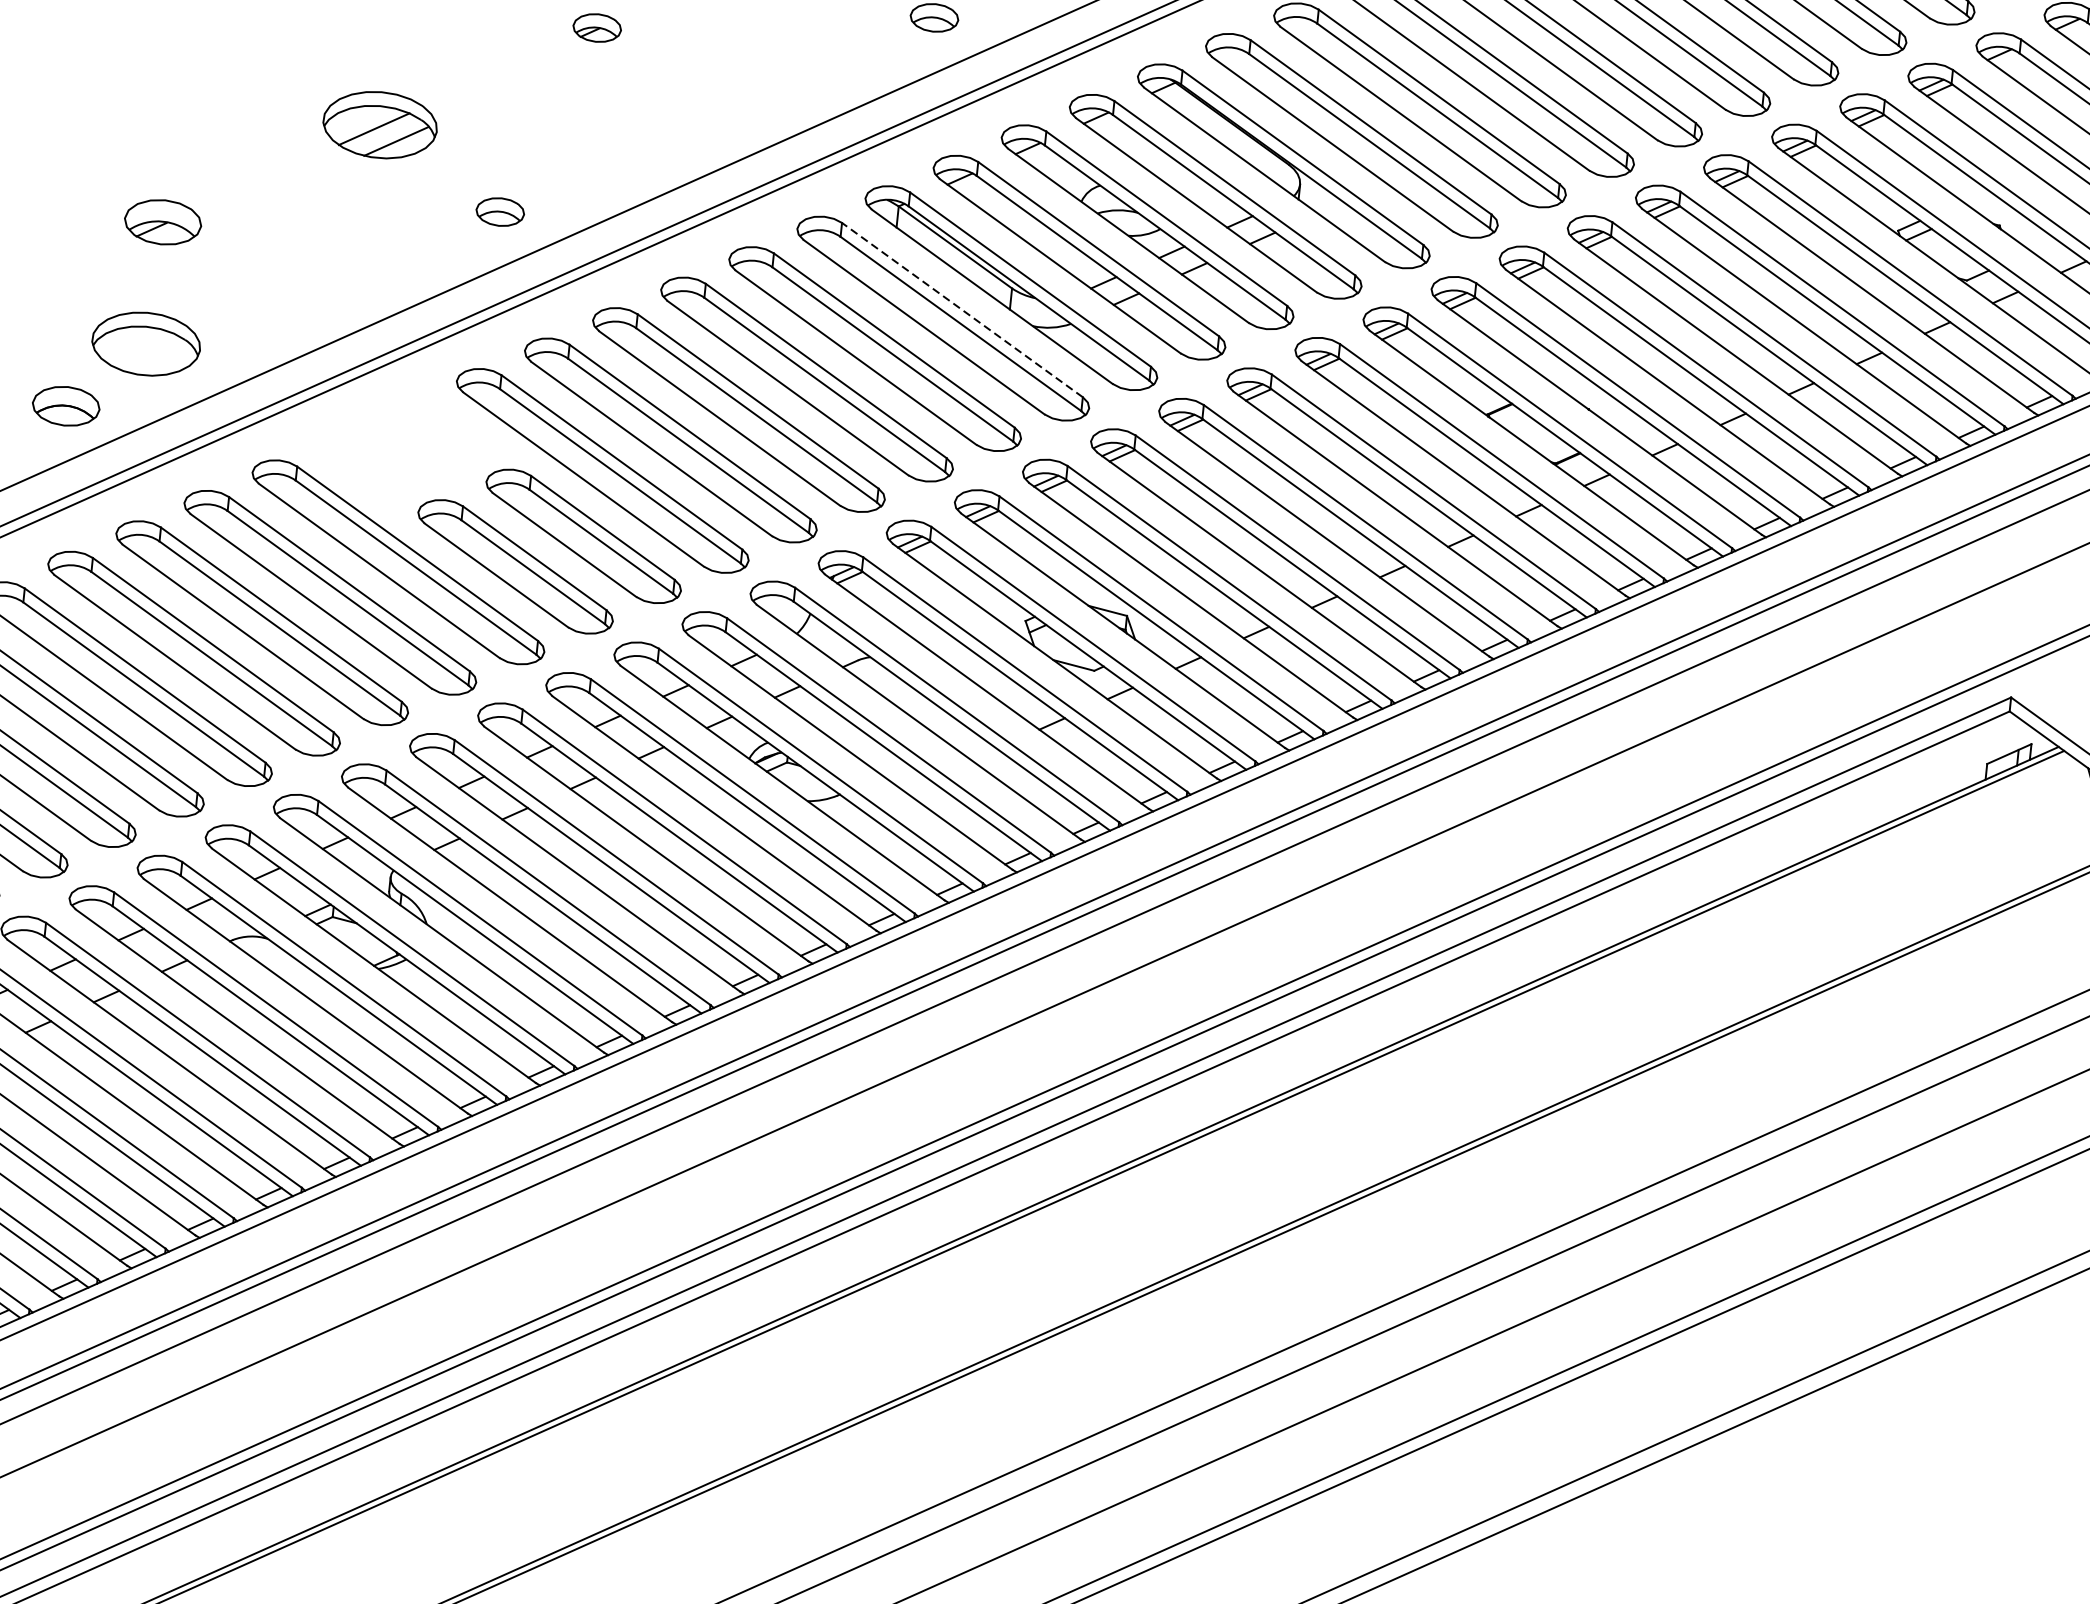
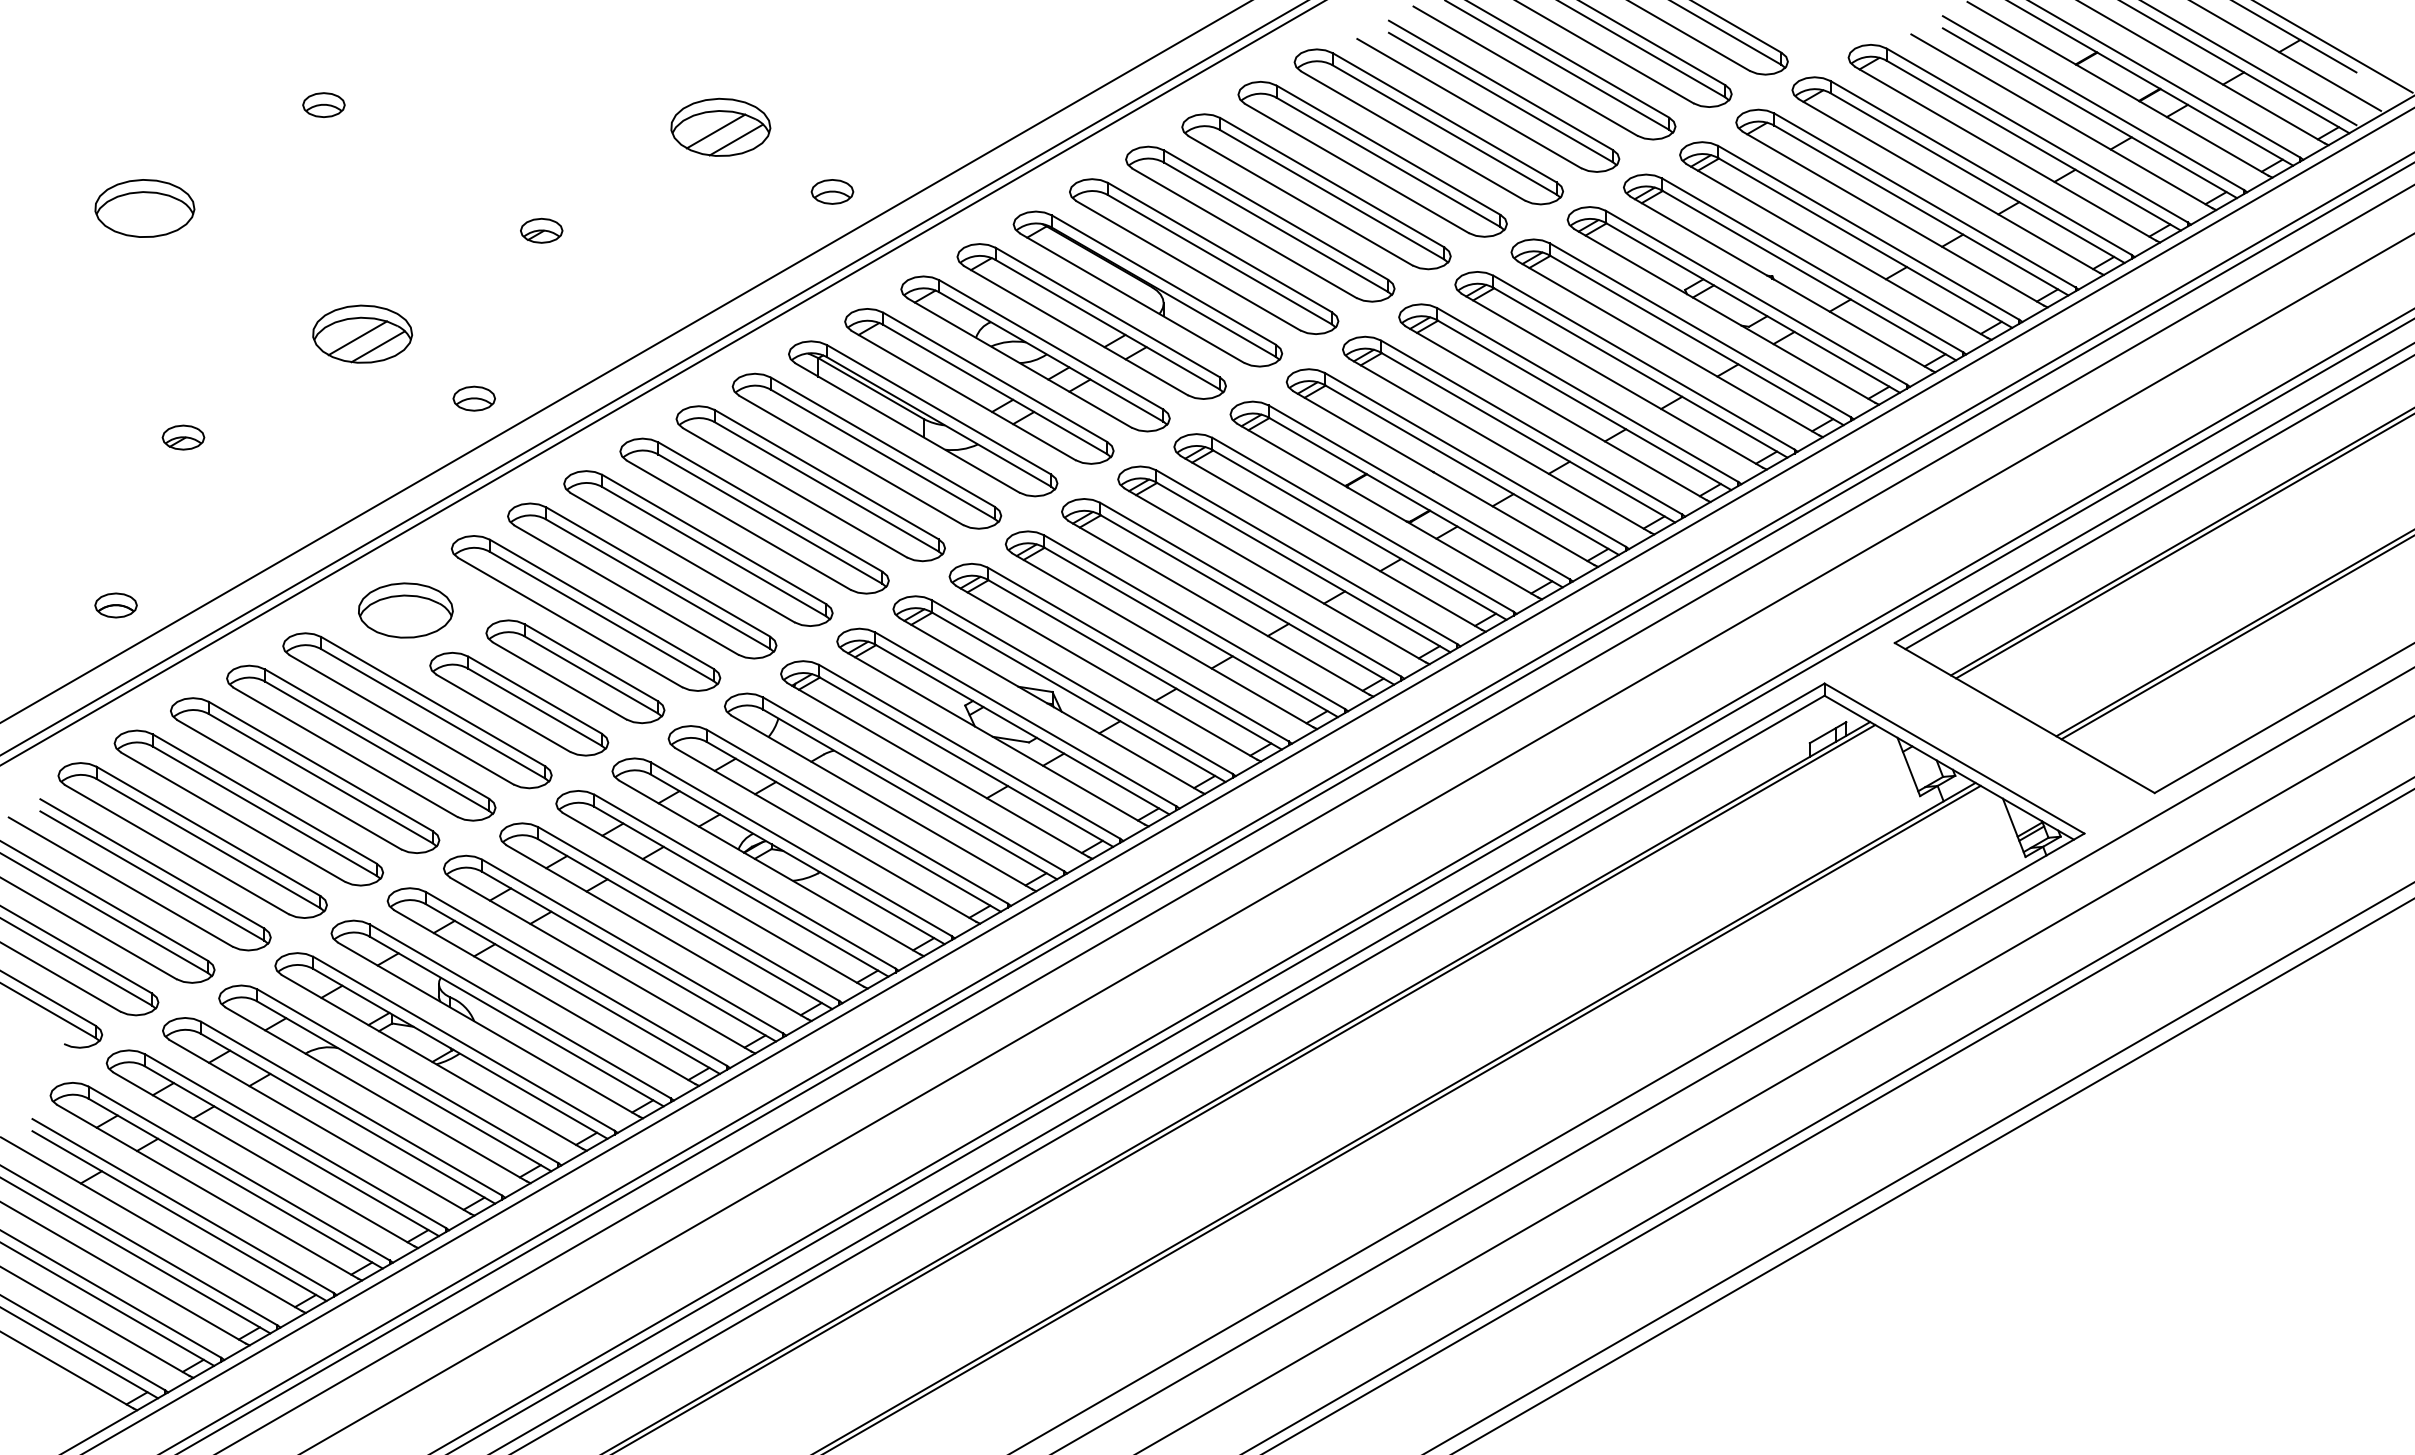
part: (163, 222) -> (183, 437), size x0.62
line: (962, 309) -> (882, 441), dashed -> solid
part: (145, 344) -> (405, 610), moved
part: (65, 406) -> (115, 605), size x0.71

